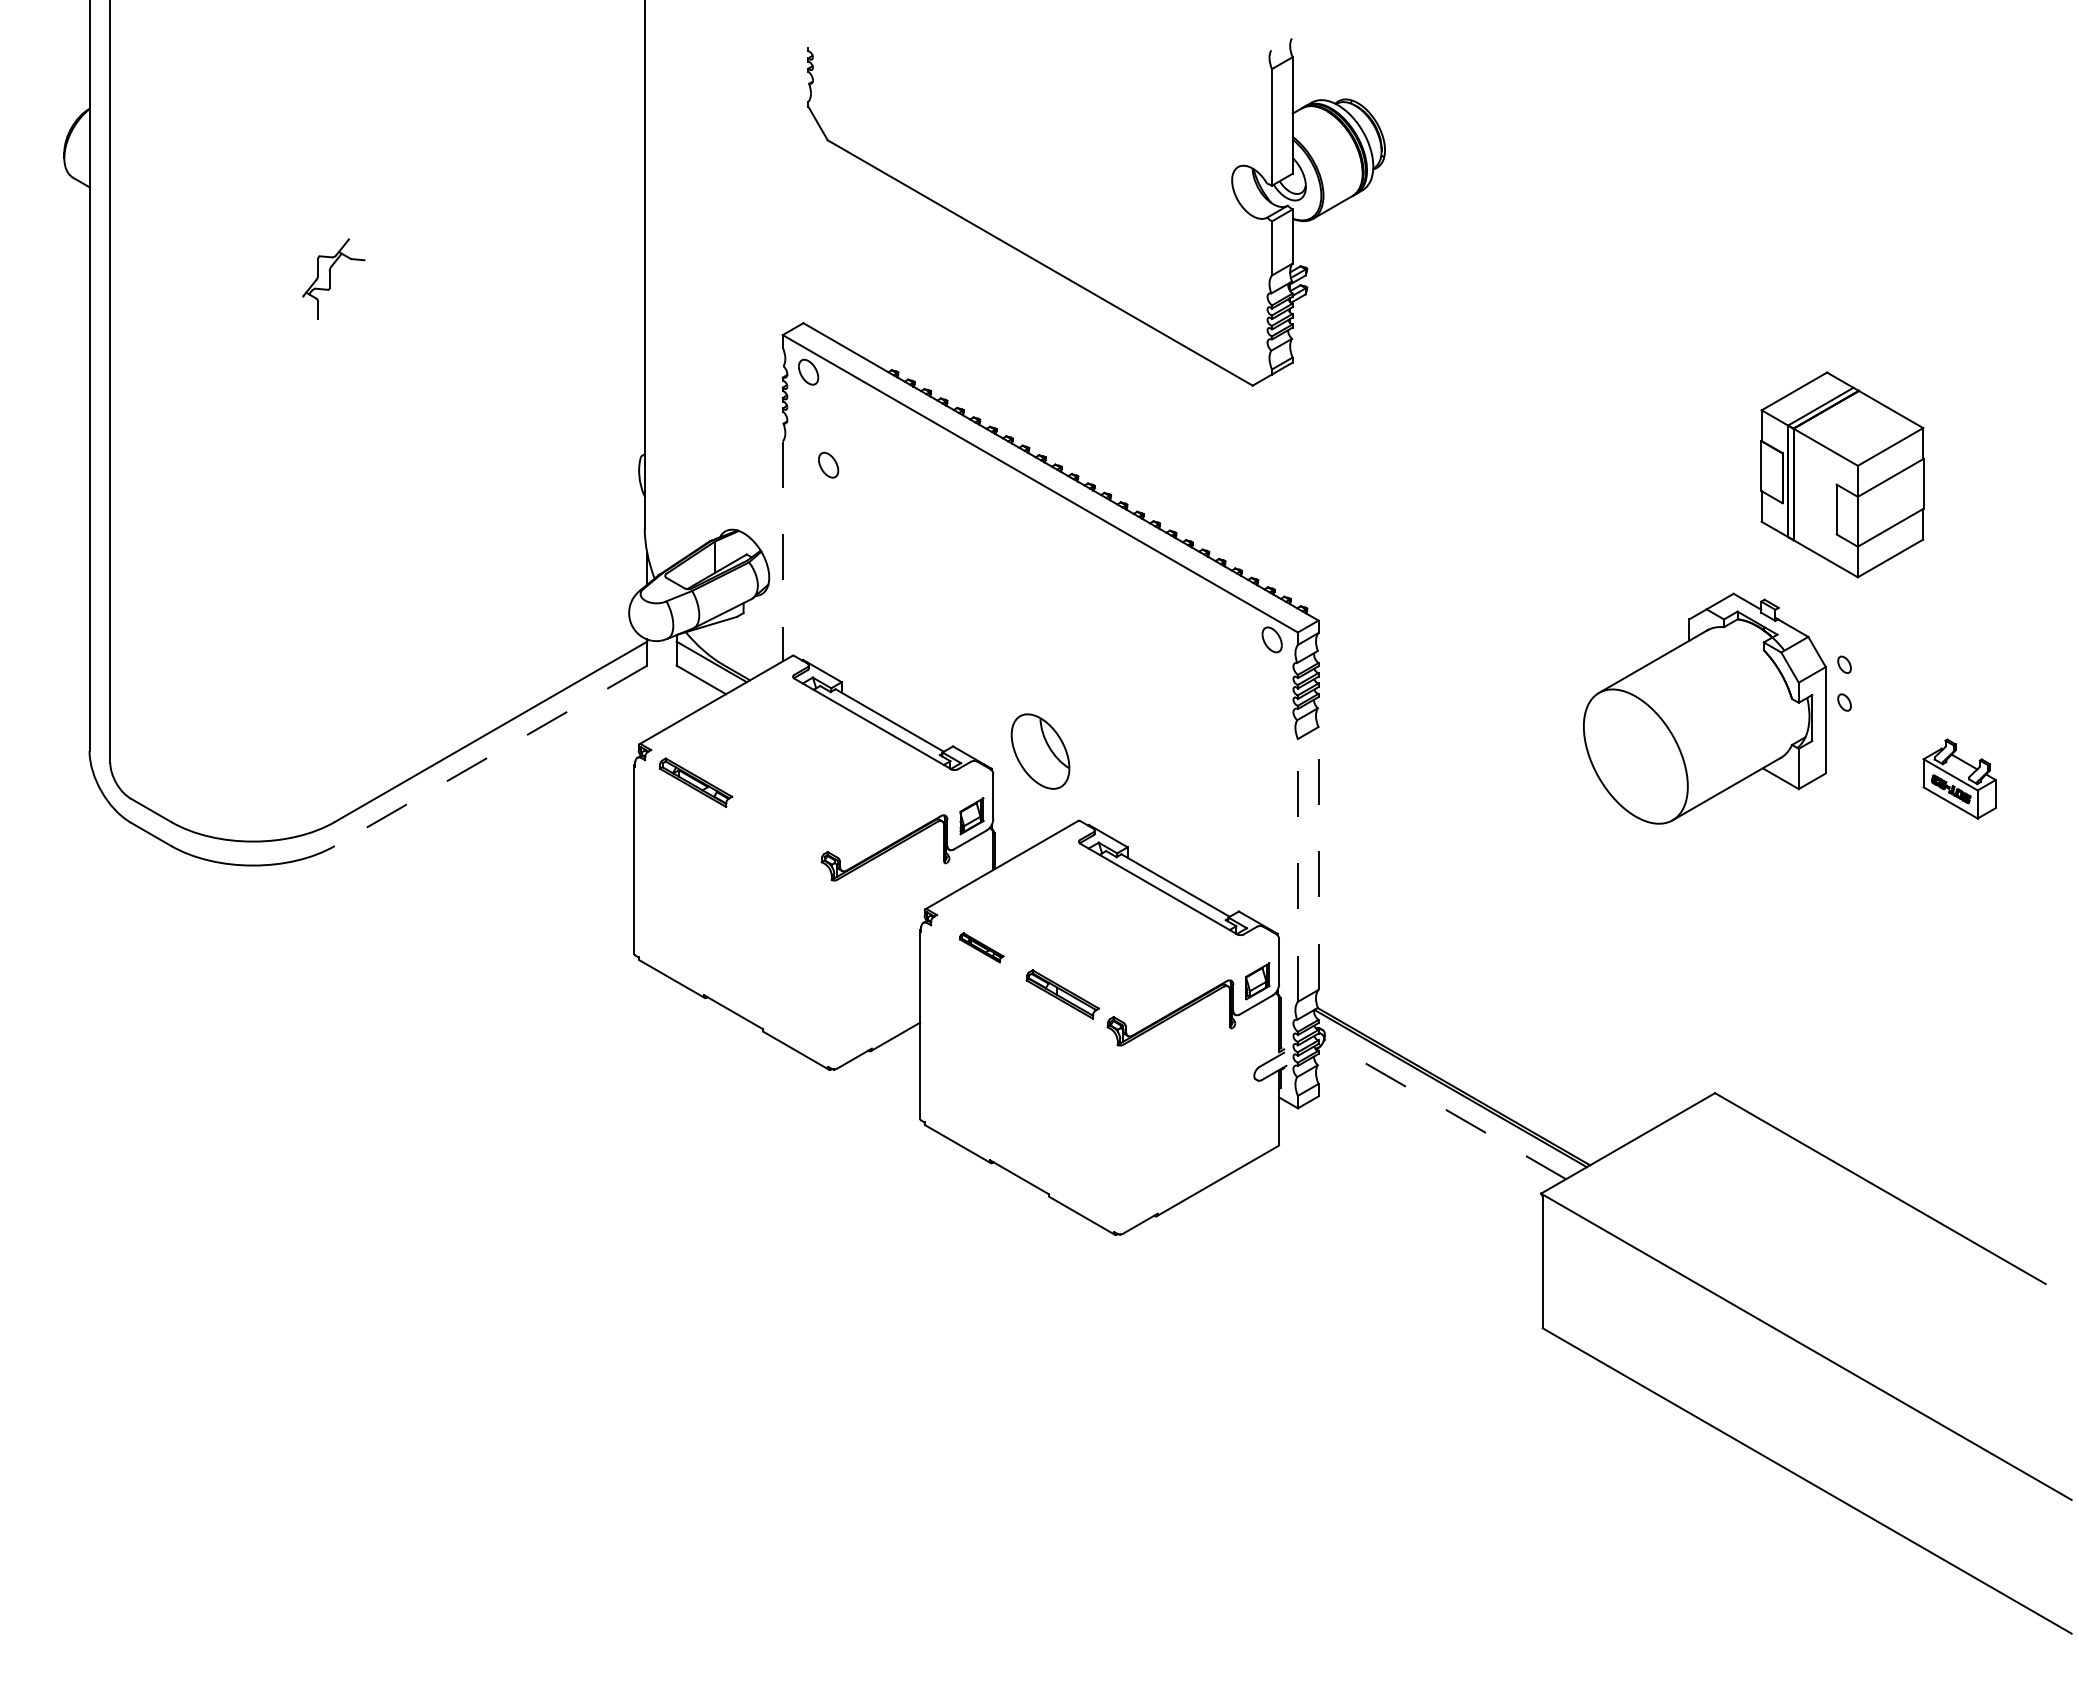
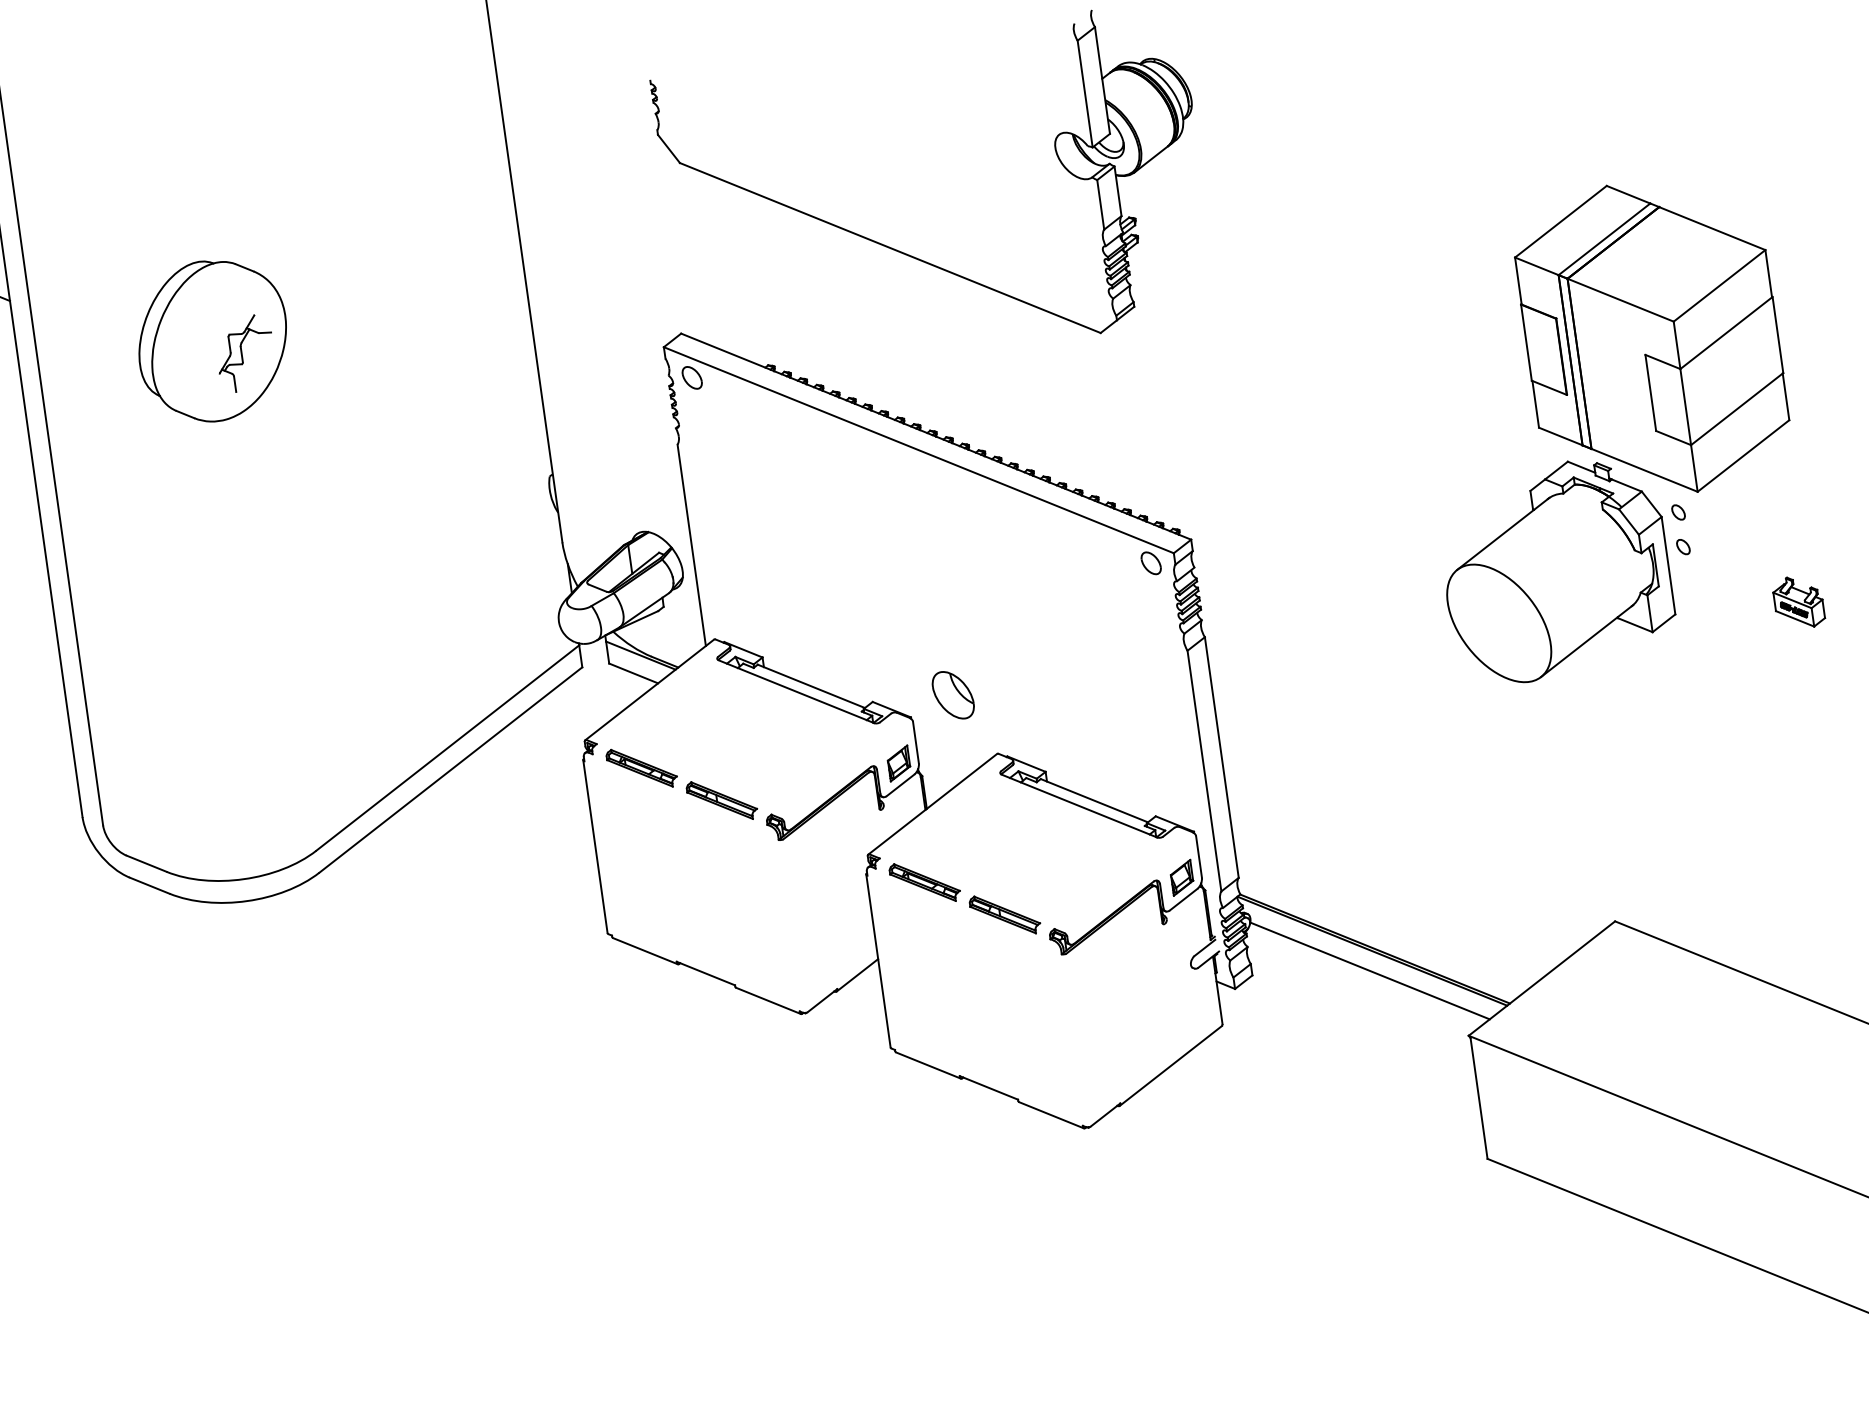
part: (300, 260) -> (212, 340), added
part: (828, 464) -> (722, 459), removed
part: (1842, 474) -> (1652, 338), size x1.67
line: (782, 551) -> (691, 545), dashed -> solid
part: (1039, 750) -> (952, 694), size x0.71
line: (490, 756) -> (450, 770), dashed -> solid
part: (1959, 779) -> (1798, 602), size x0.71
part: (776, 829) -> (721, 800), added
line: (1318, 858) -> (1221, 757), dashed -> solid
line: (1297, 869) -> (1203, 770), dashed -> solid
part: (981, 947) -> (924, 882), size x1.67
line: (1445, 1109) -> (1370, 971), dashed -> solid

